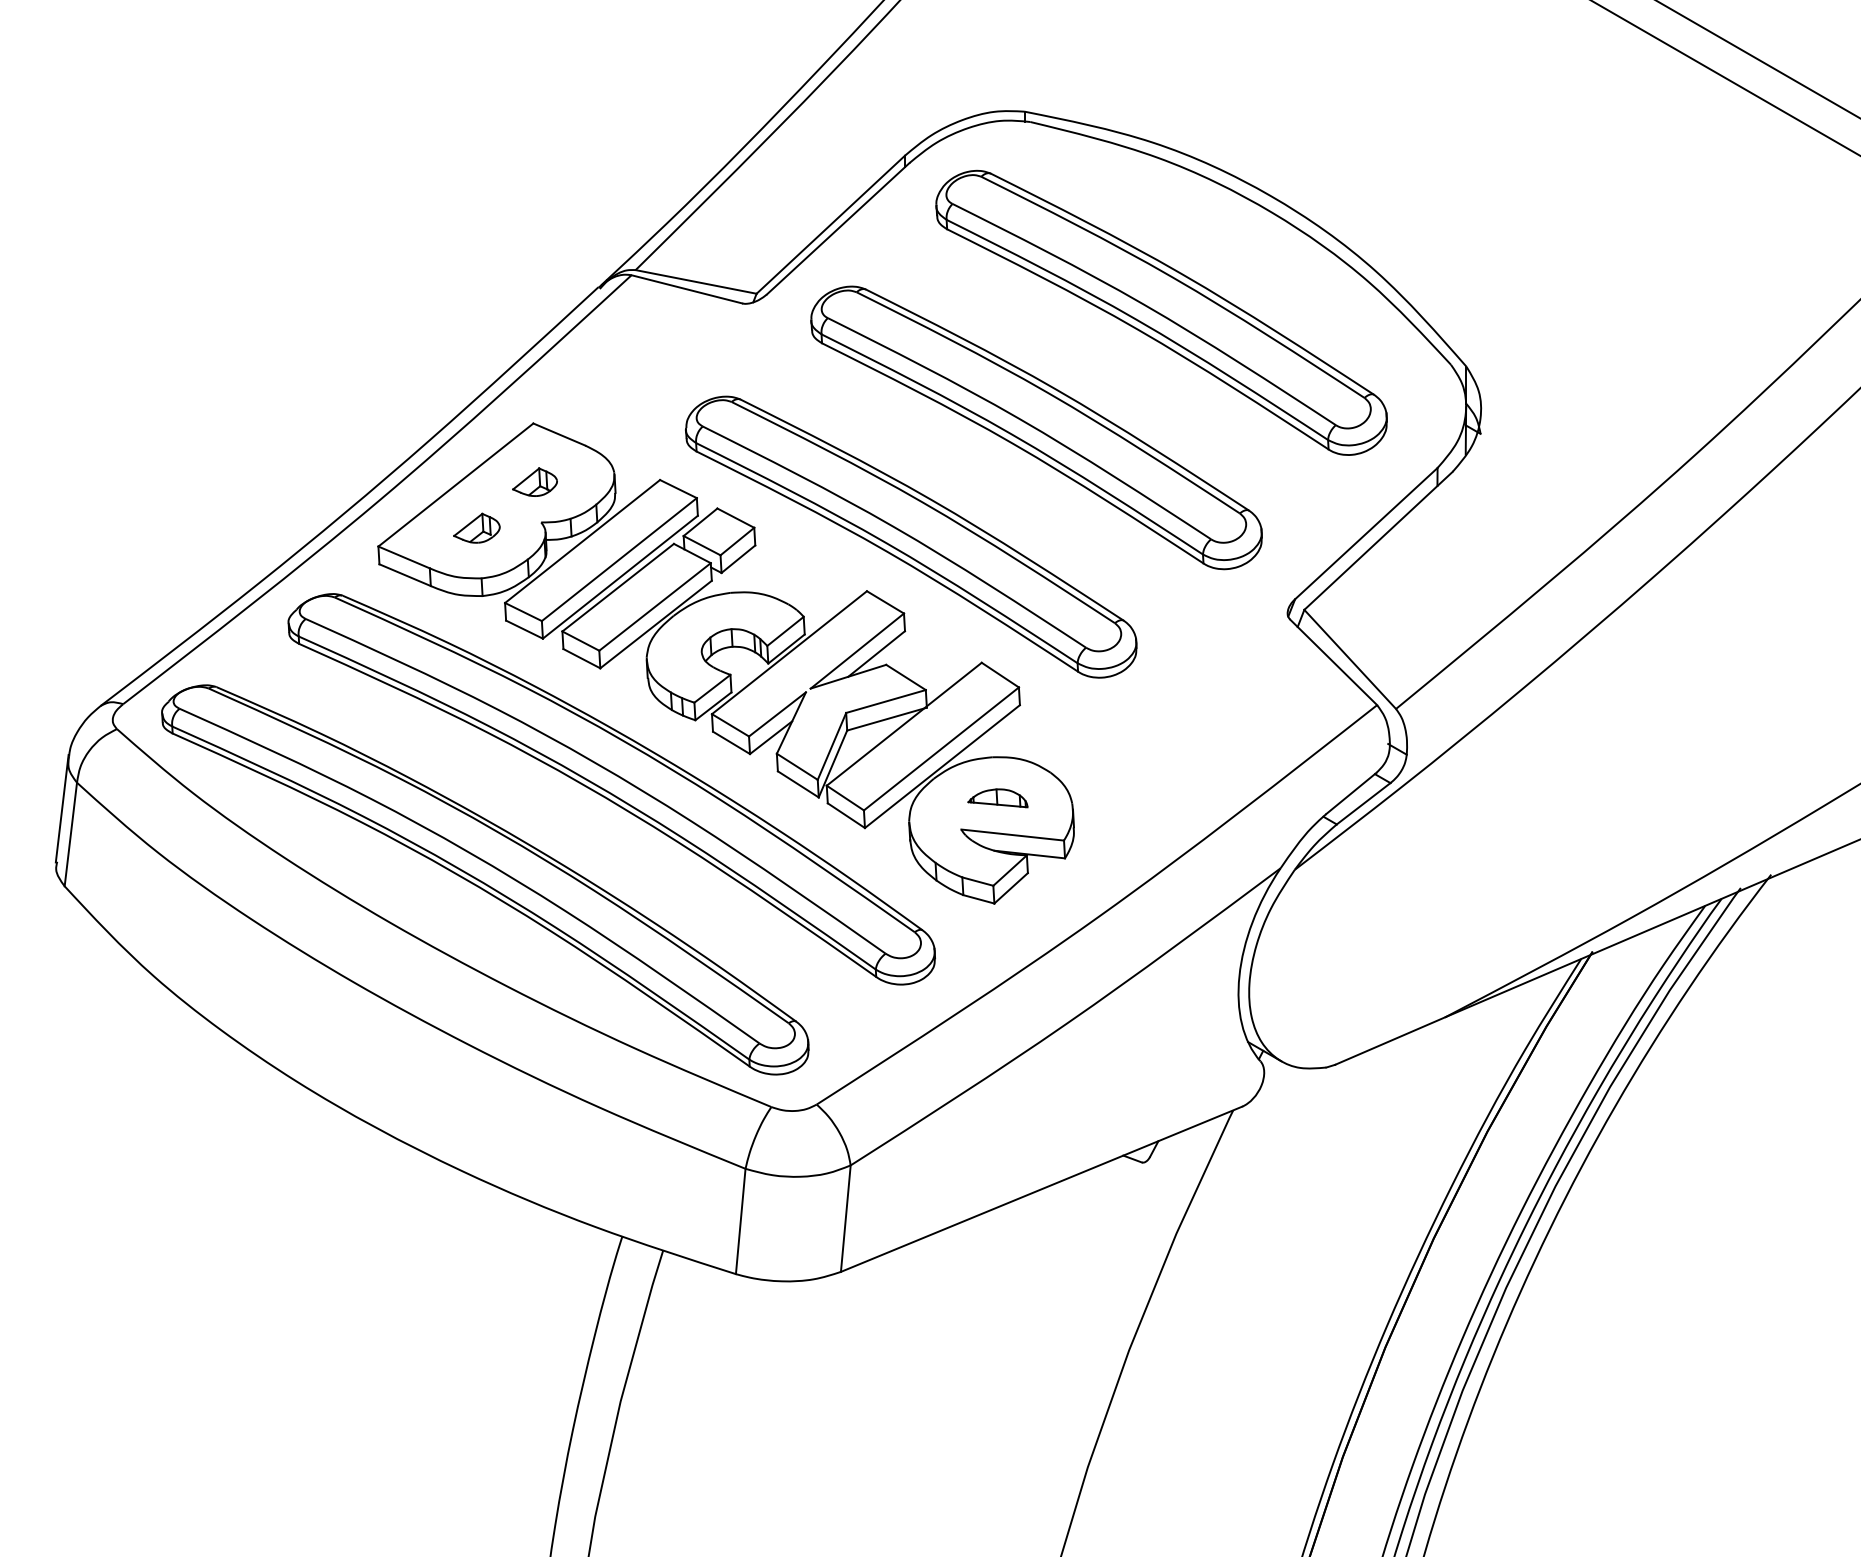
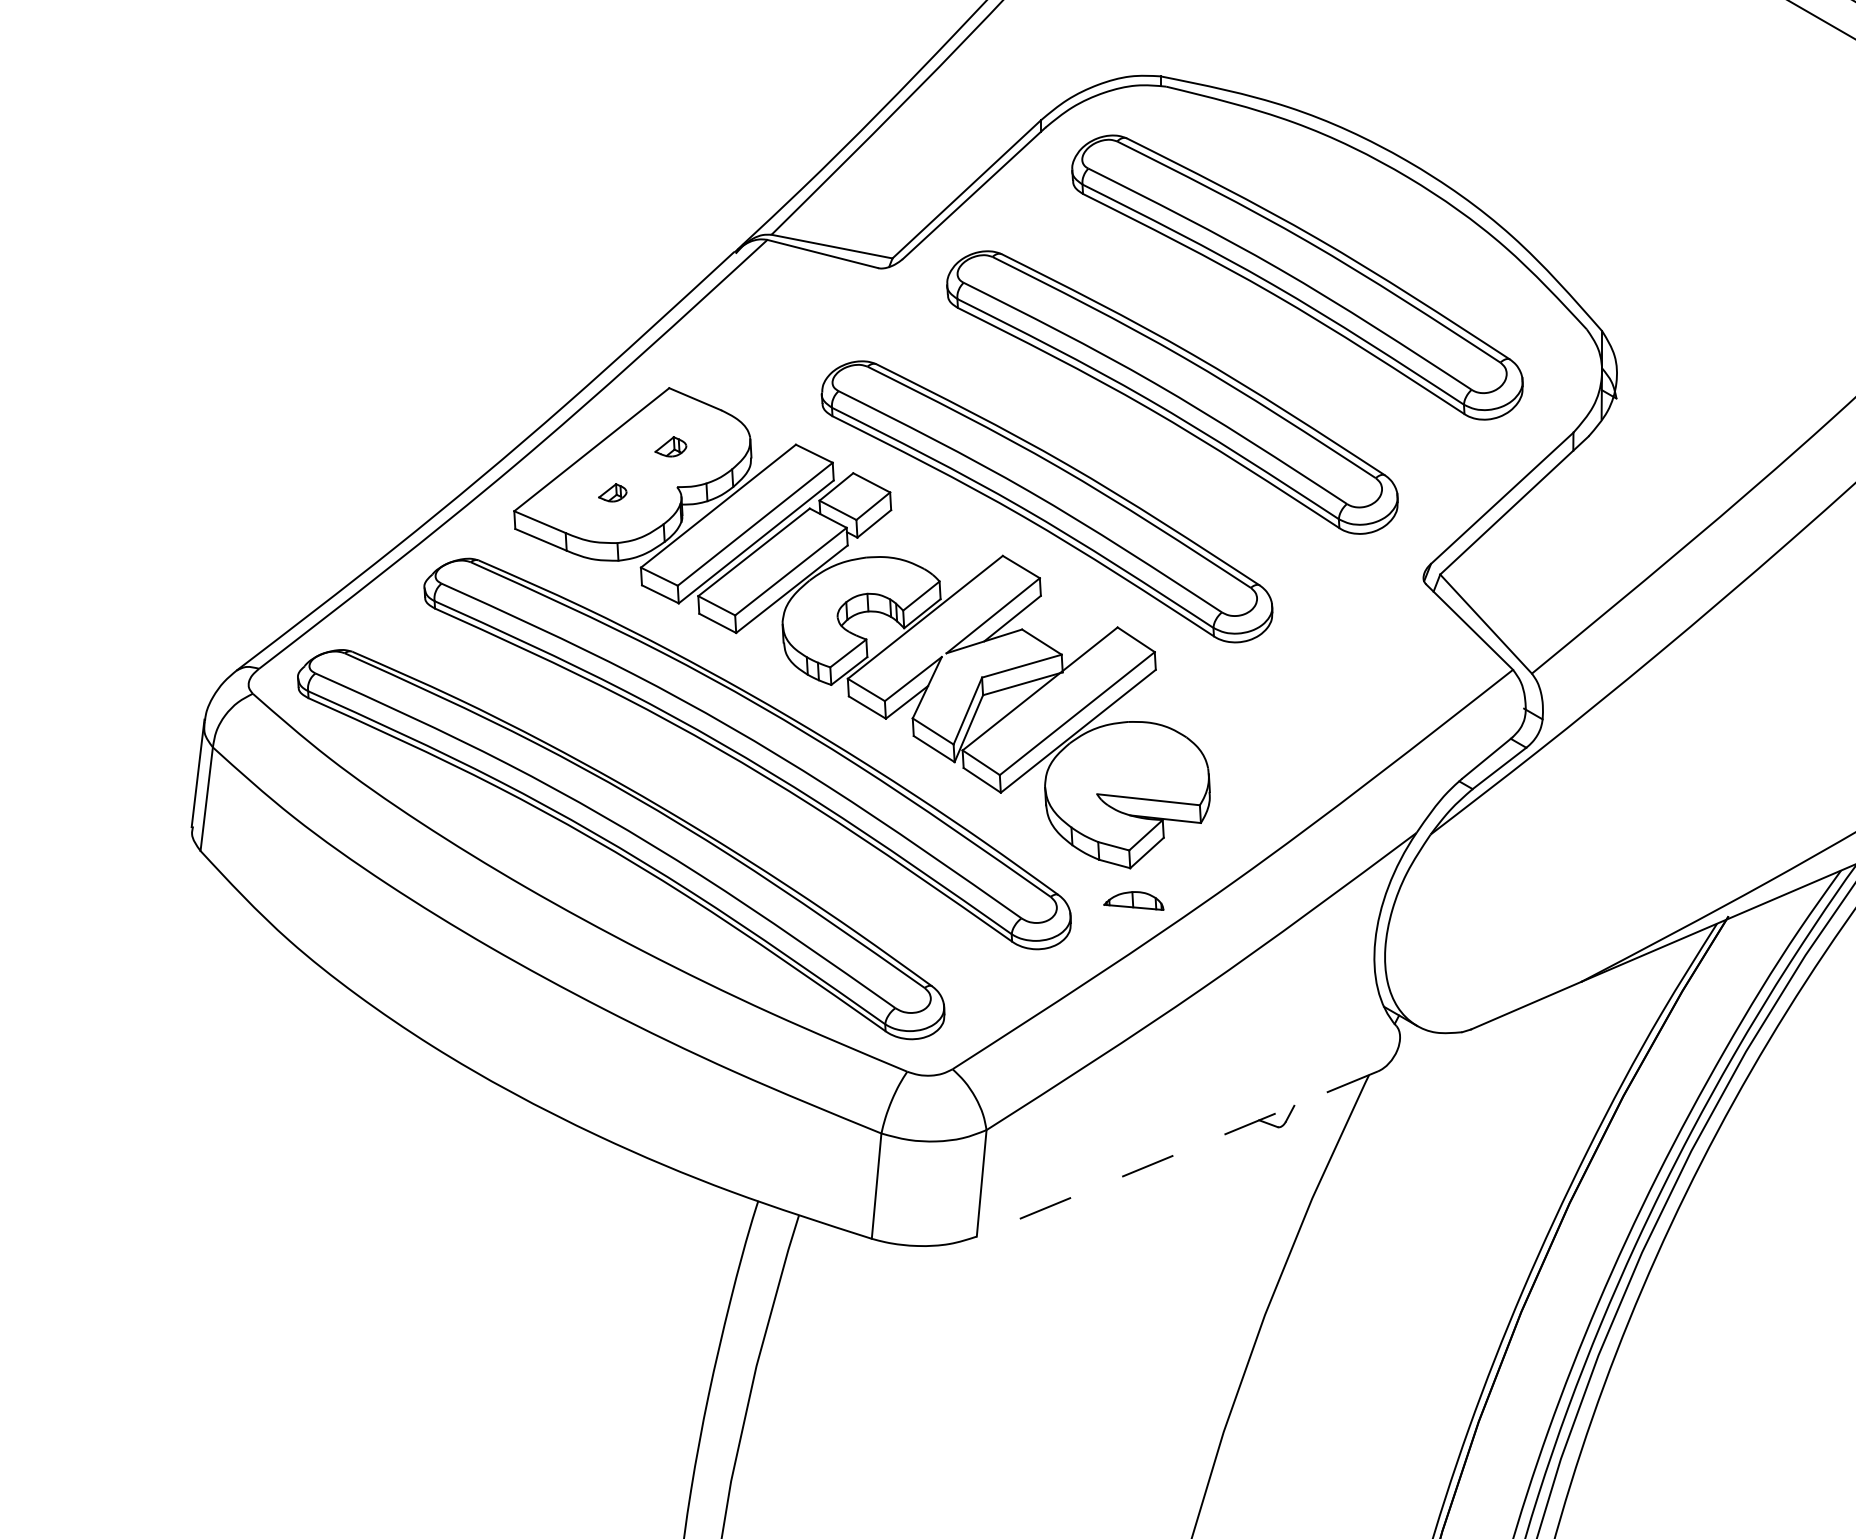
part: (534, 481) -> (670, 446), size x0.7
part: (476, 527) -> (612, 492), size x0.6
part: (997, 798) -> (1133, 901), moved
line: (1041, 1189) -> (1177, 1154), solid -> dashed

